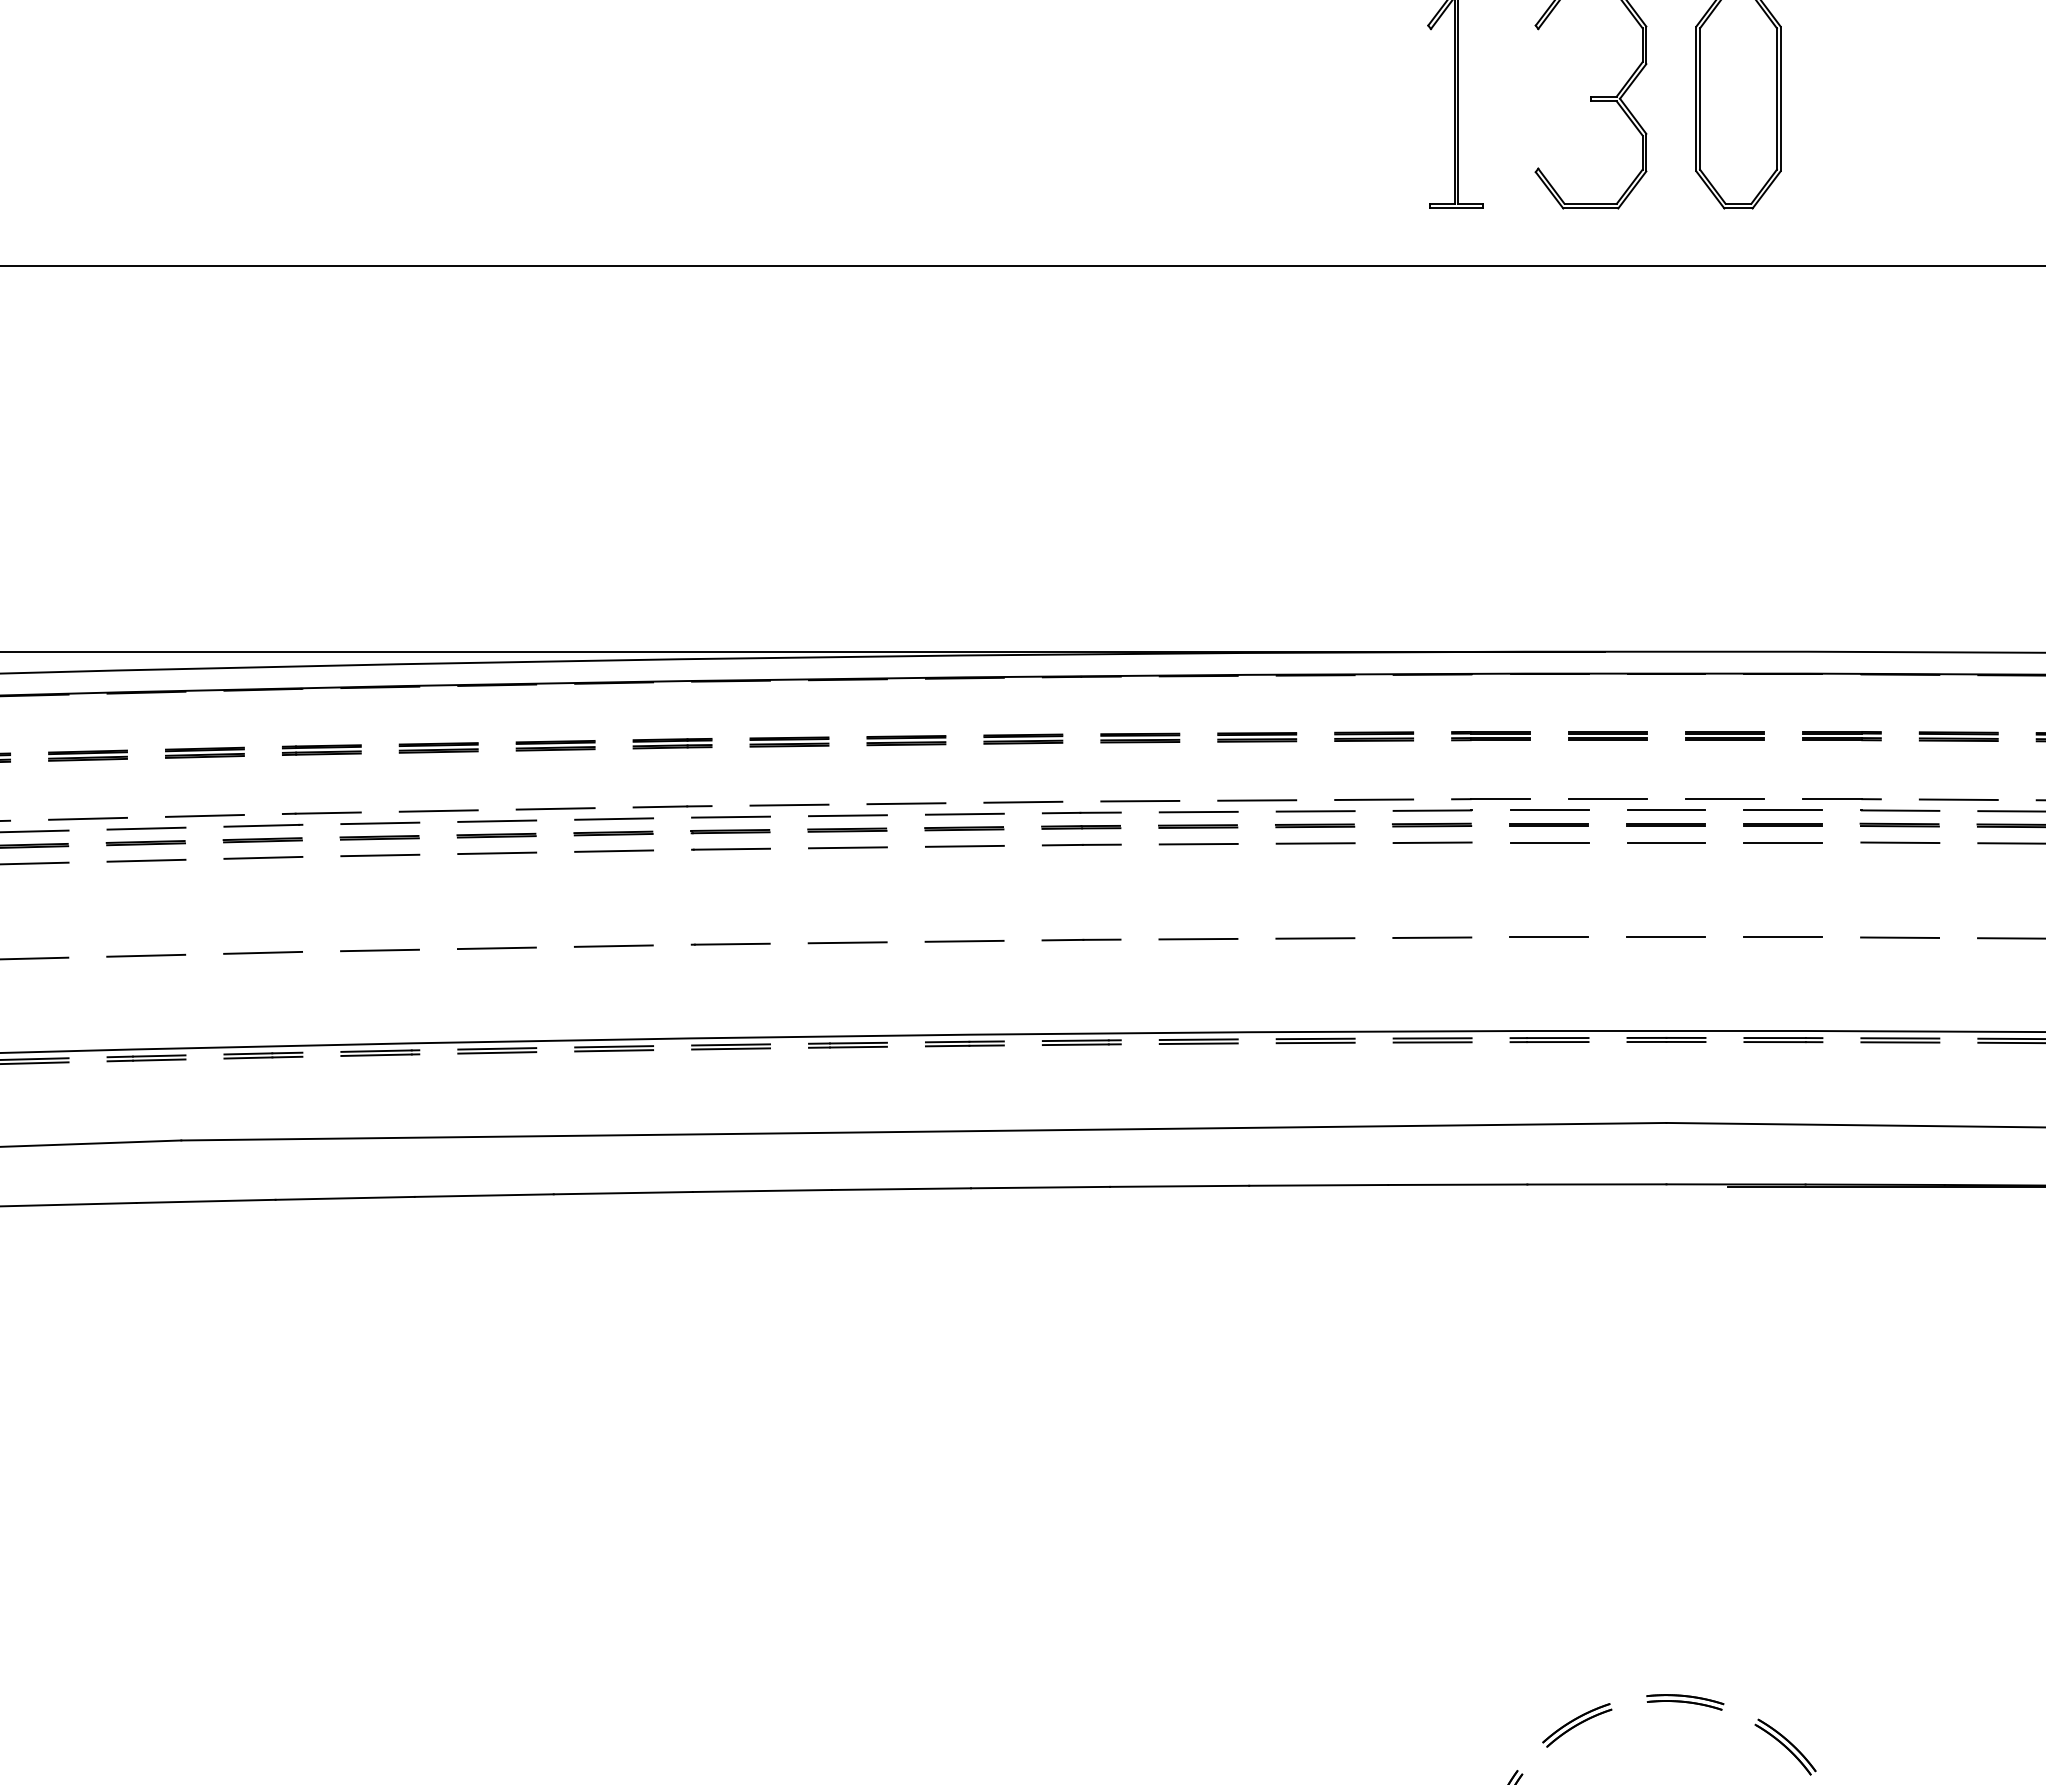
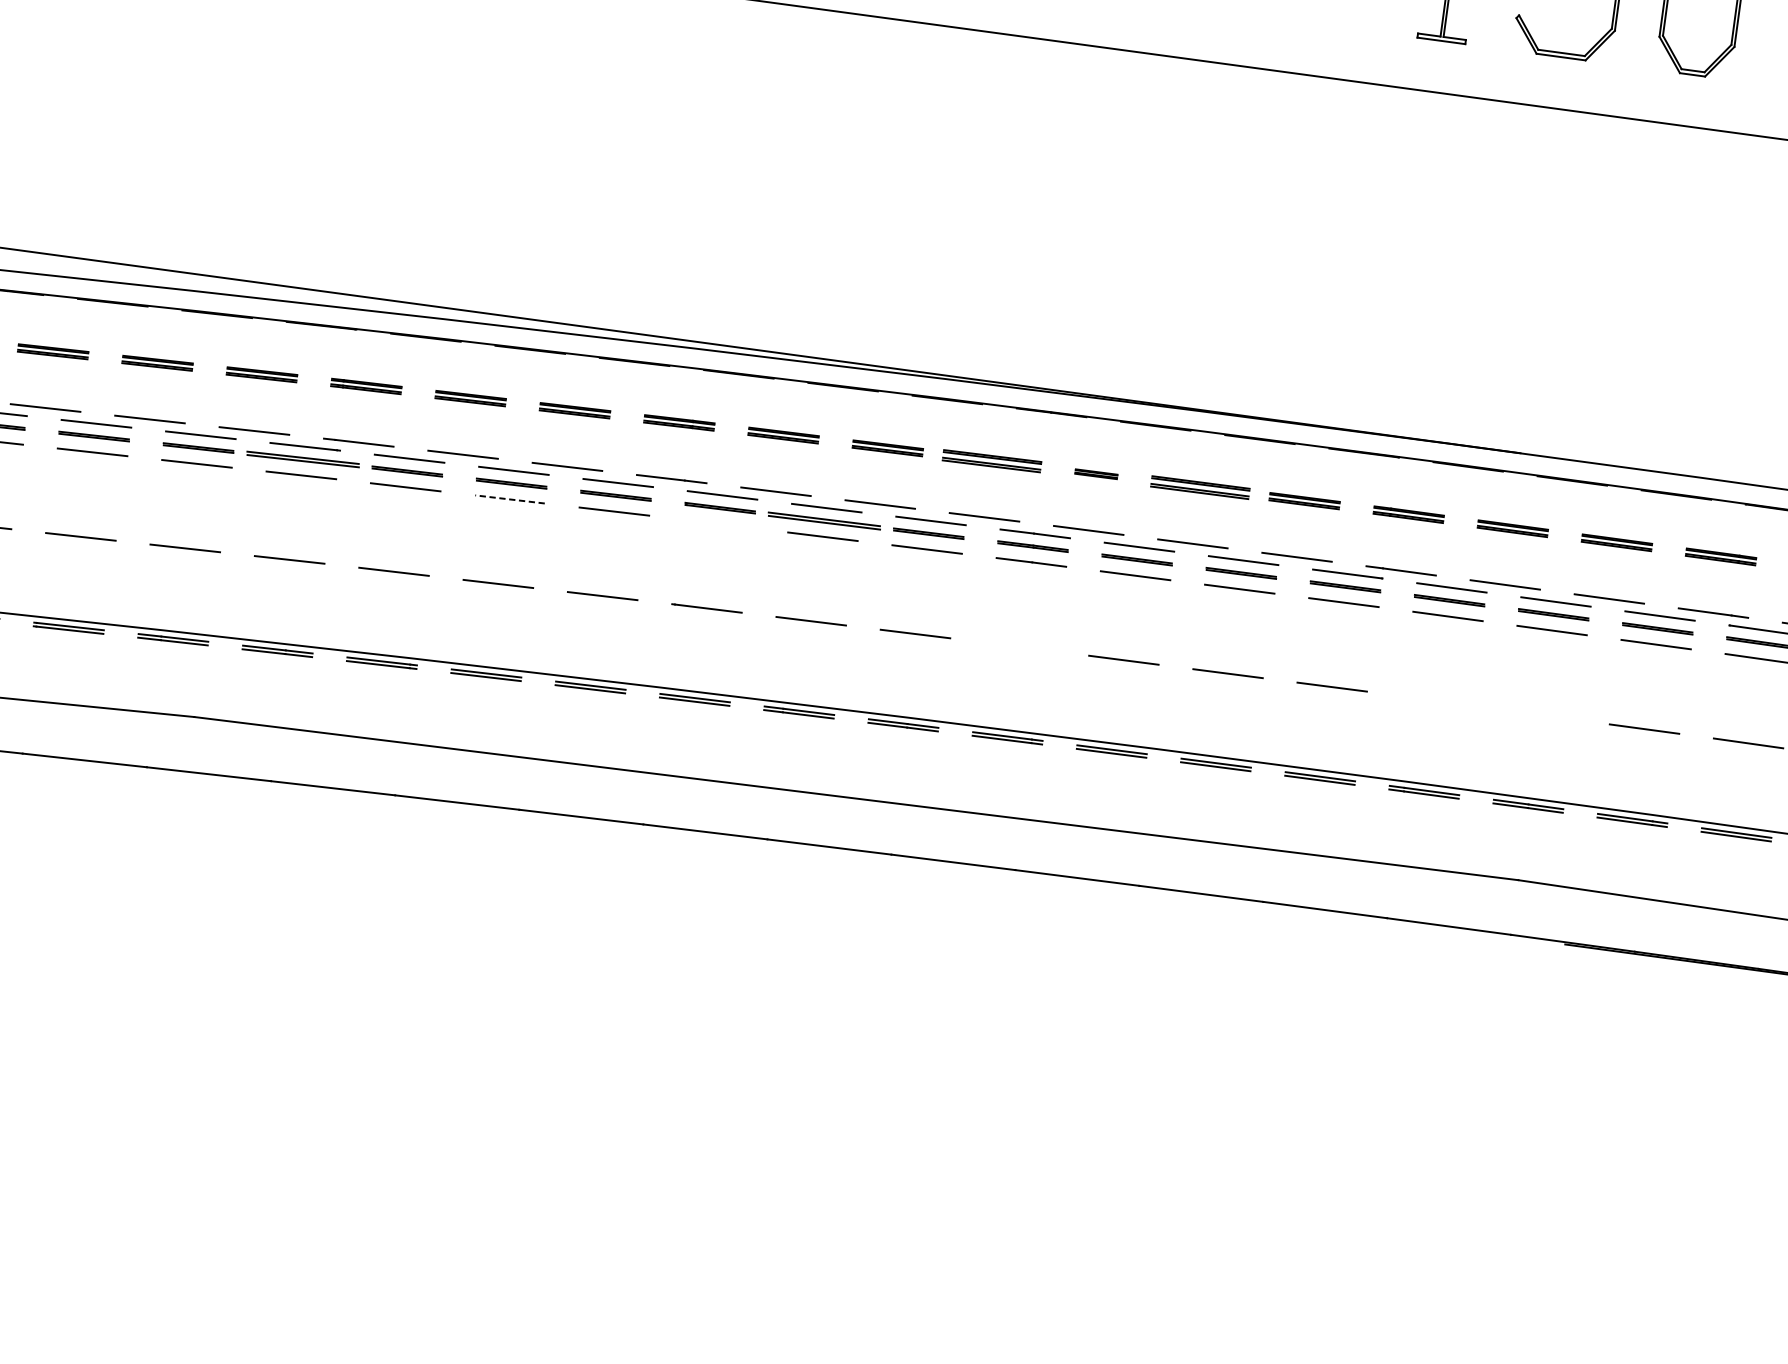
part: (1140, 737) -> (1096, 473), size x0.6
part: (1257, 737) -> (1200, 487), size x1.4
part: (1023, 738) -> (992, 460), size x1.4
part: (847, 829) -> (824, 520), size x1.6
part: (262, 840) -> (302, 459), size x1.6
line: (730, 848) -> (718, 523), removed
line: (497, 853) -> (510, 499), solid -> dashed
line: (1549, 937) -> (1436, 701), removed
line: (1666, 937) -> (1540, 715), removed
line: (1081, 939) -> (1019, 646), removed

